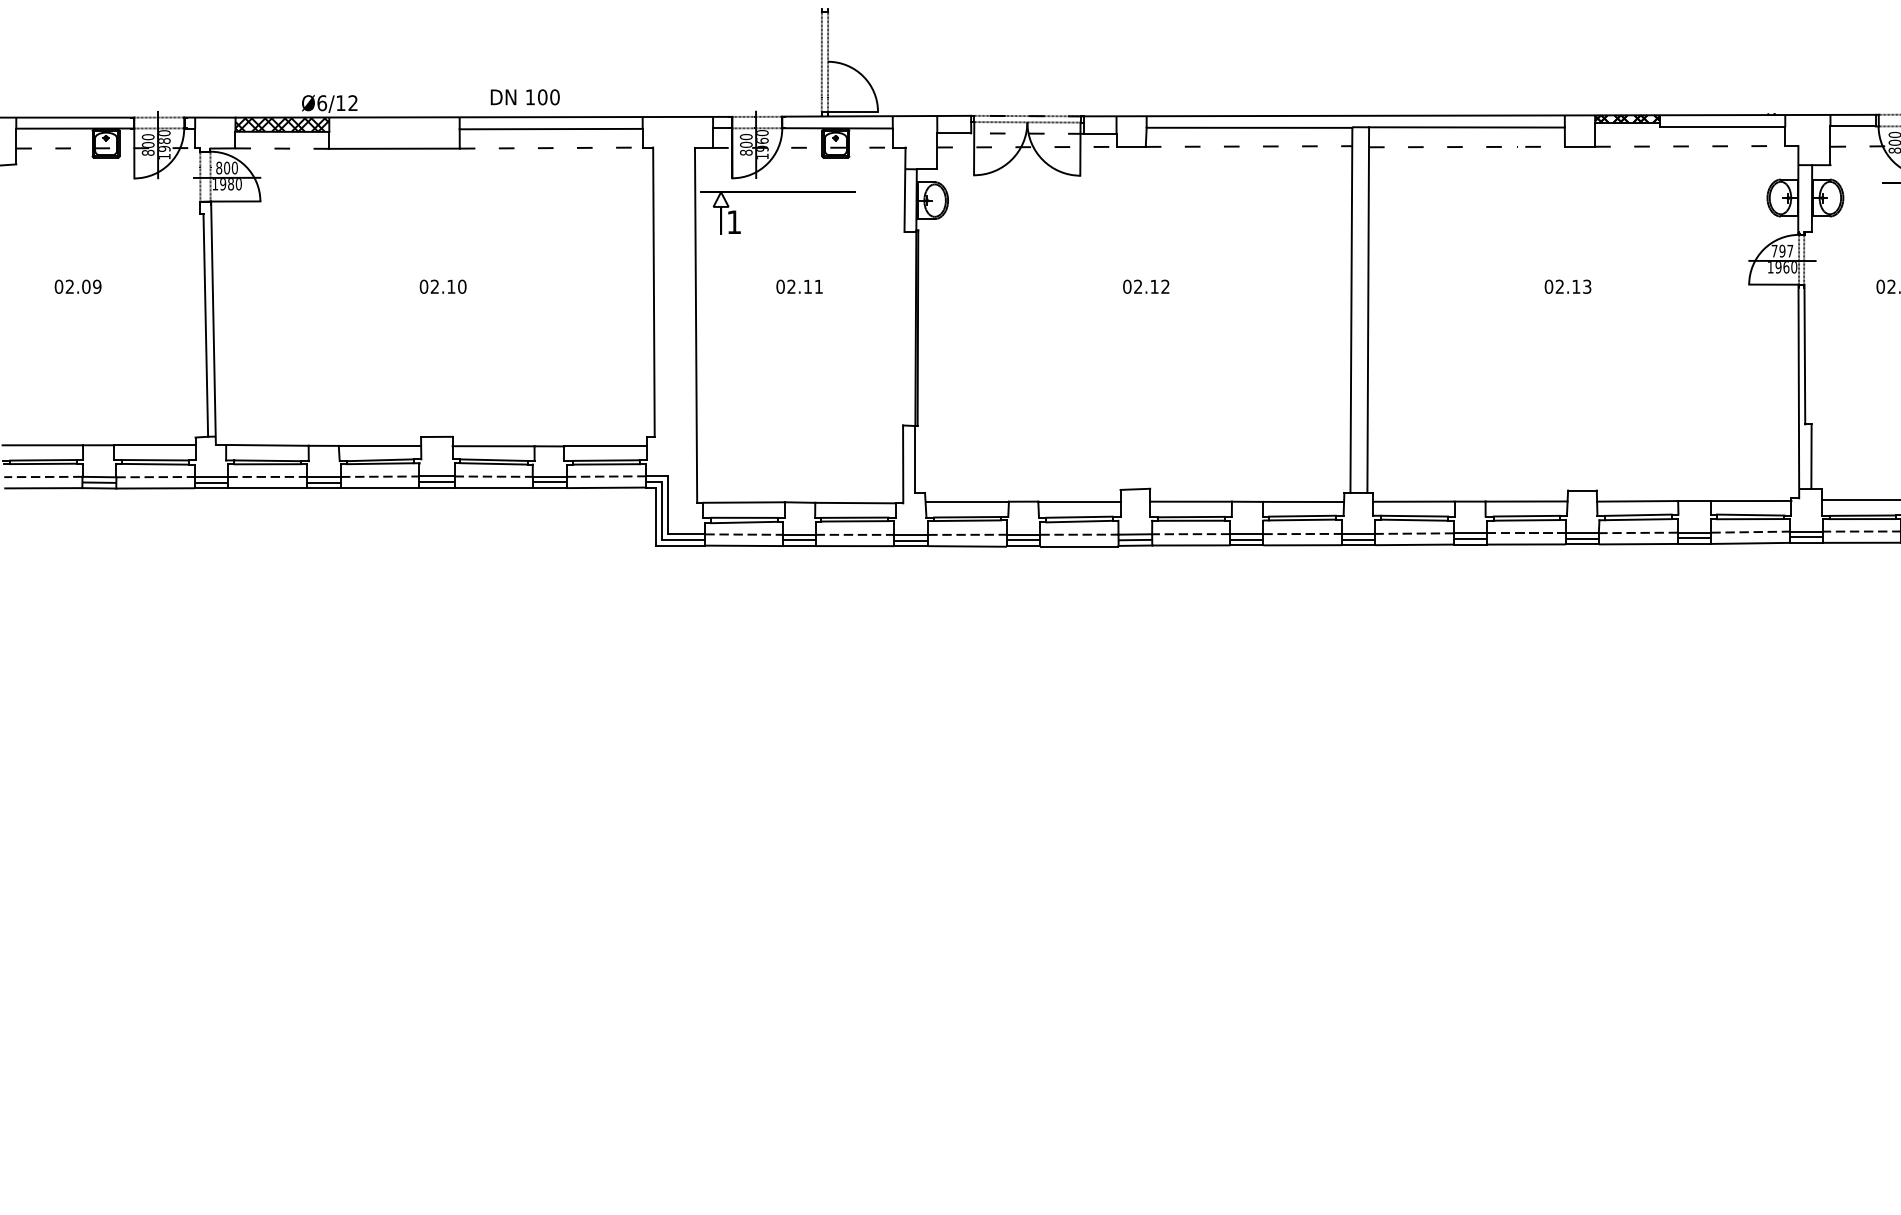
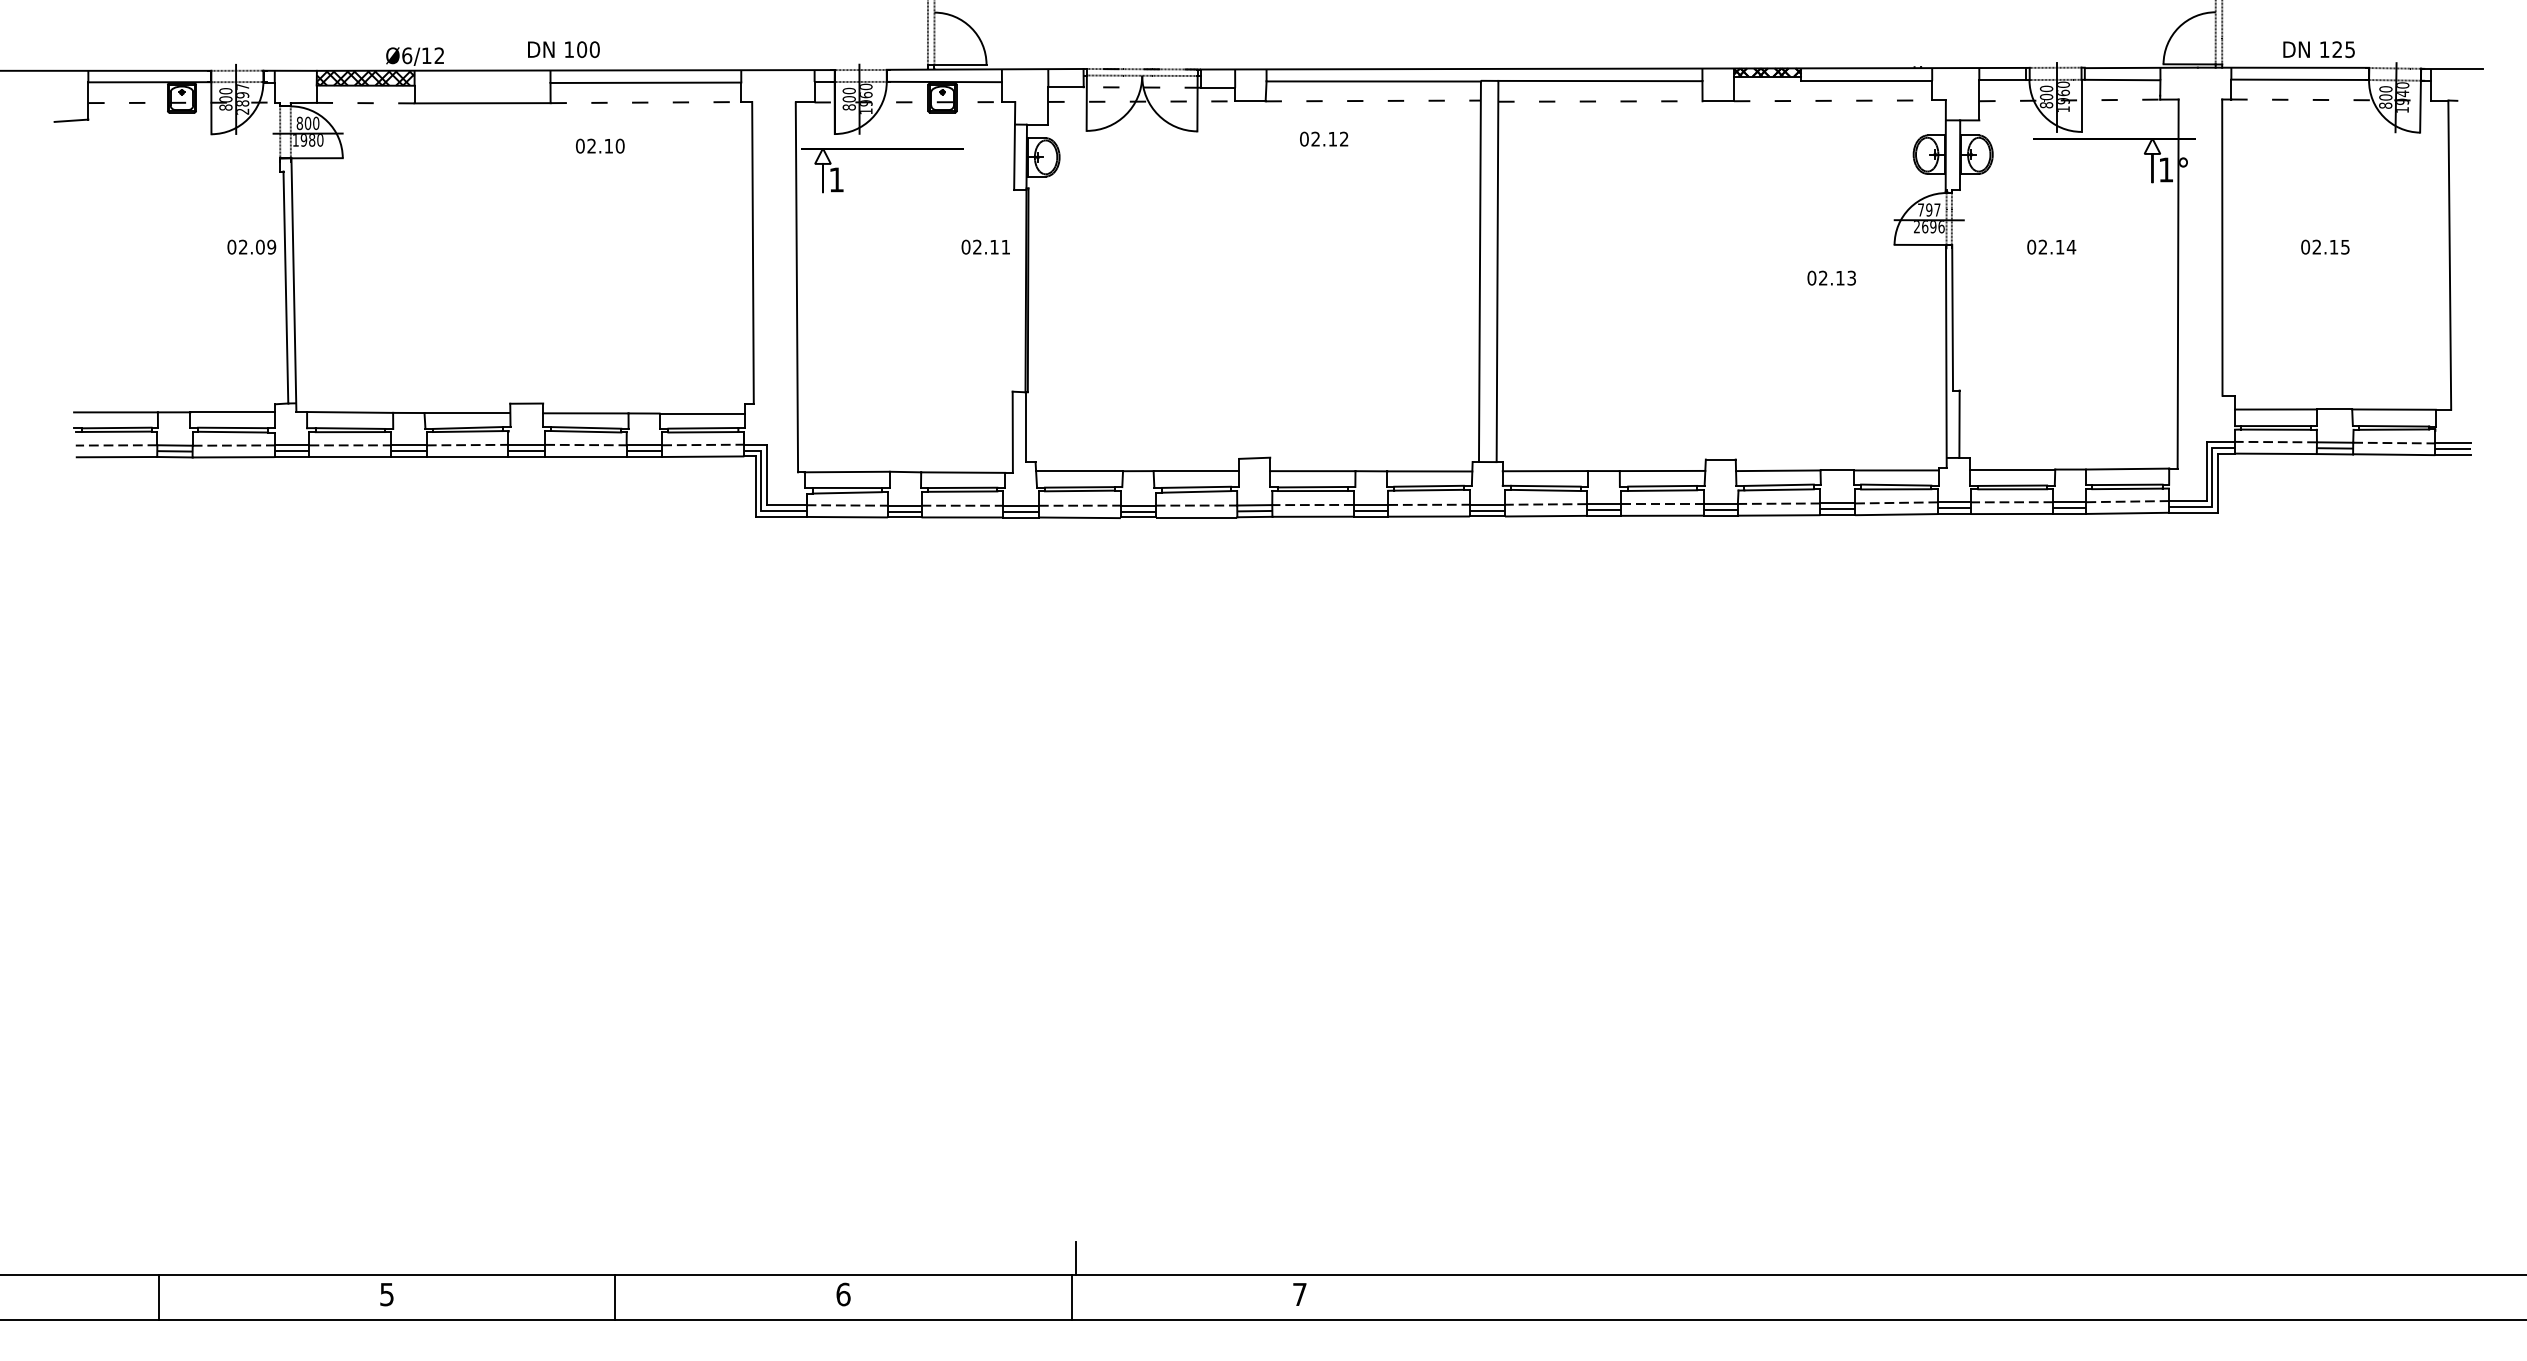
text: (524, 97) -> (563, 49), moved
text: (165, 144) -> (243, 98), 1980 -> 2897
text: (1781, 267) -> (1928, 227), 1960 -> 2696
text: (77, 286) -> (251, 246), moved
text: (443, 286) -> (600, 145), moved
text: (799, 286) -> (985, 246), moved
text: (1146, 286) -> (1324, 138), moved
text: (1567, 286) -> (1831, 277), moved

